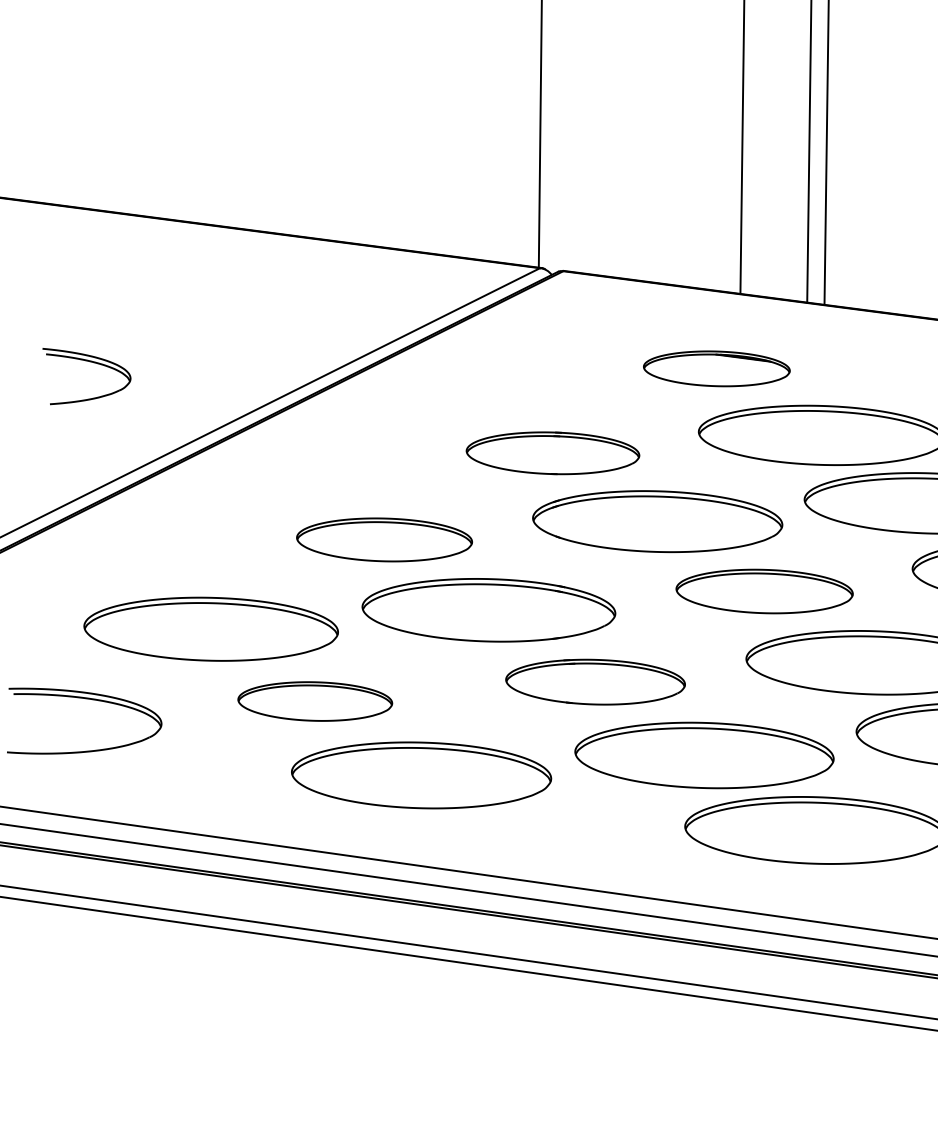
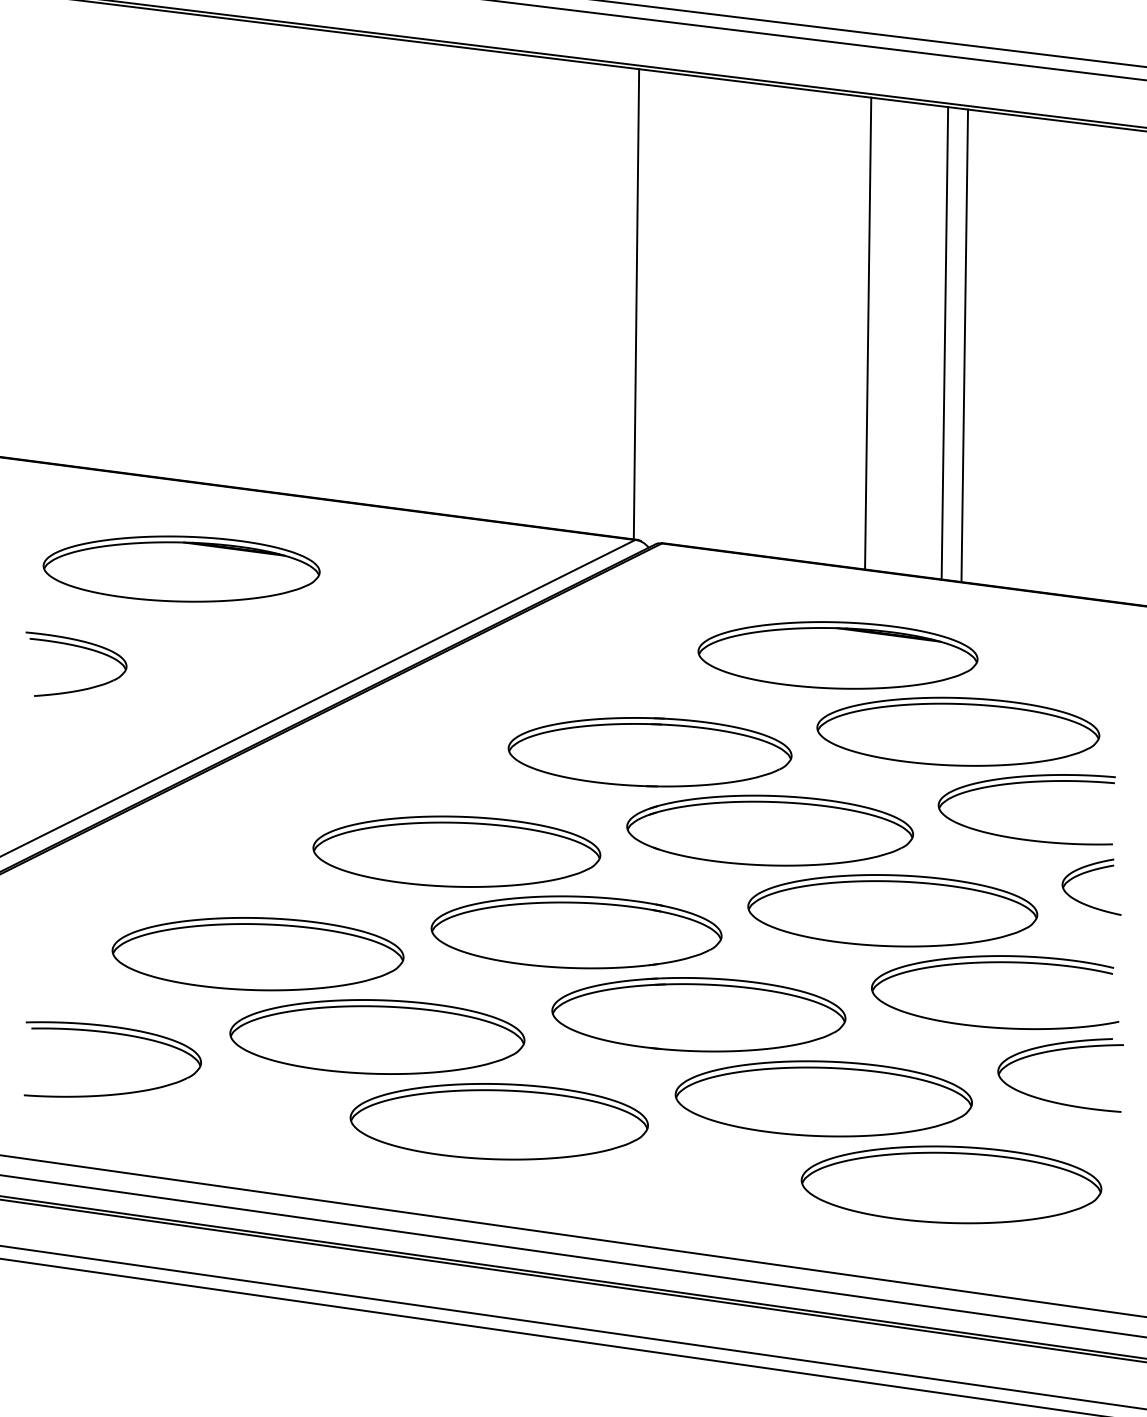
part: (144, 293) -> (181, 568), added
part: (87, 361) -> (77, 647), moved
part: (716, 368) -> (837, 655), size x1.67
part: (552, 453) -> (649, 752), size x1.43
part: (384, 539) -> (456, 851), size x1.43
part: (764, 591) -> (892, 910), size x1.43
part: (595, 681) -> (698, 1014), size x1.43
part: (315, 701) -> (377, 1036), size x1.67

